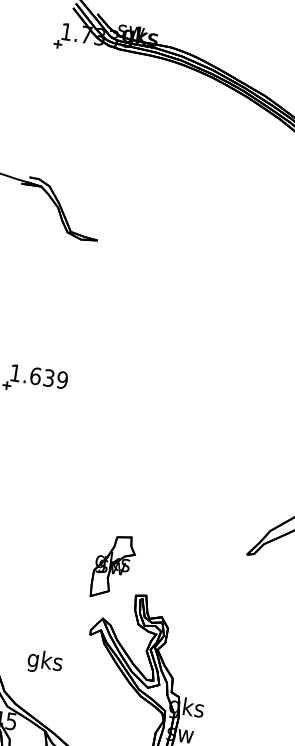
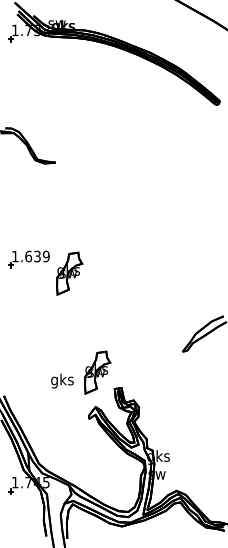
part: (93, 411) -> (69, 273), added
text: (45, 661) -> (62, 380), moved

